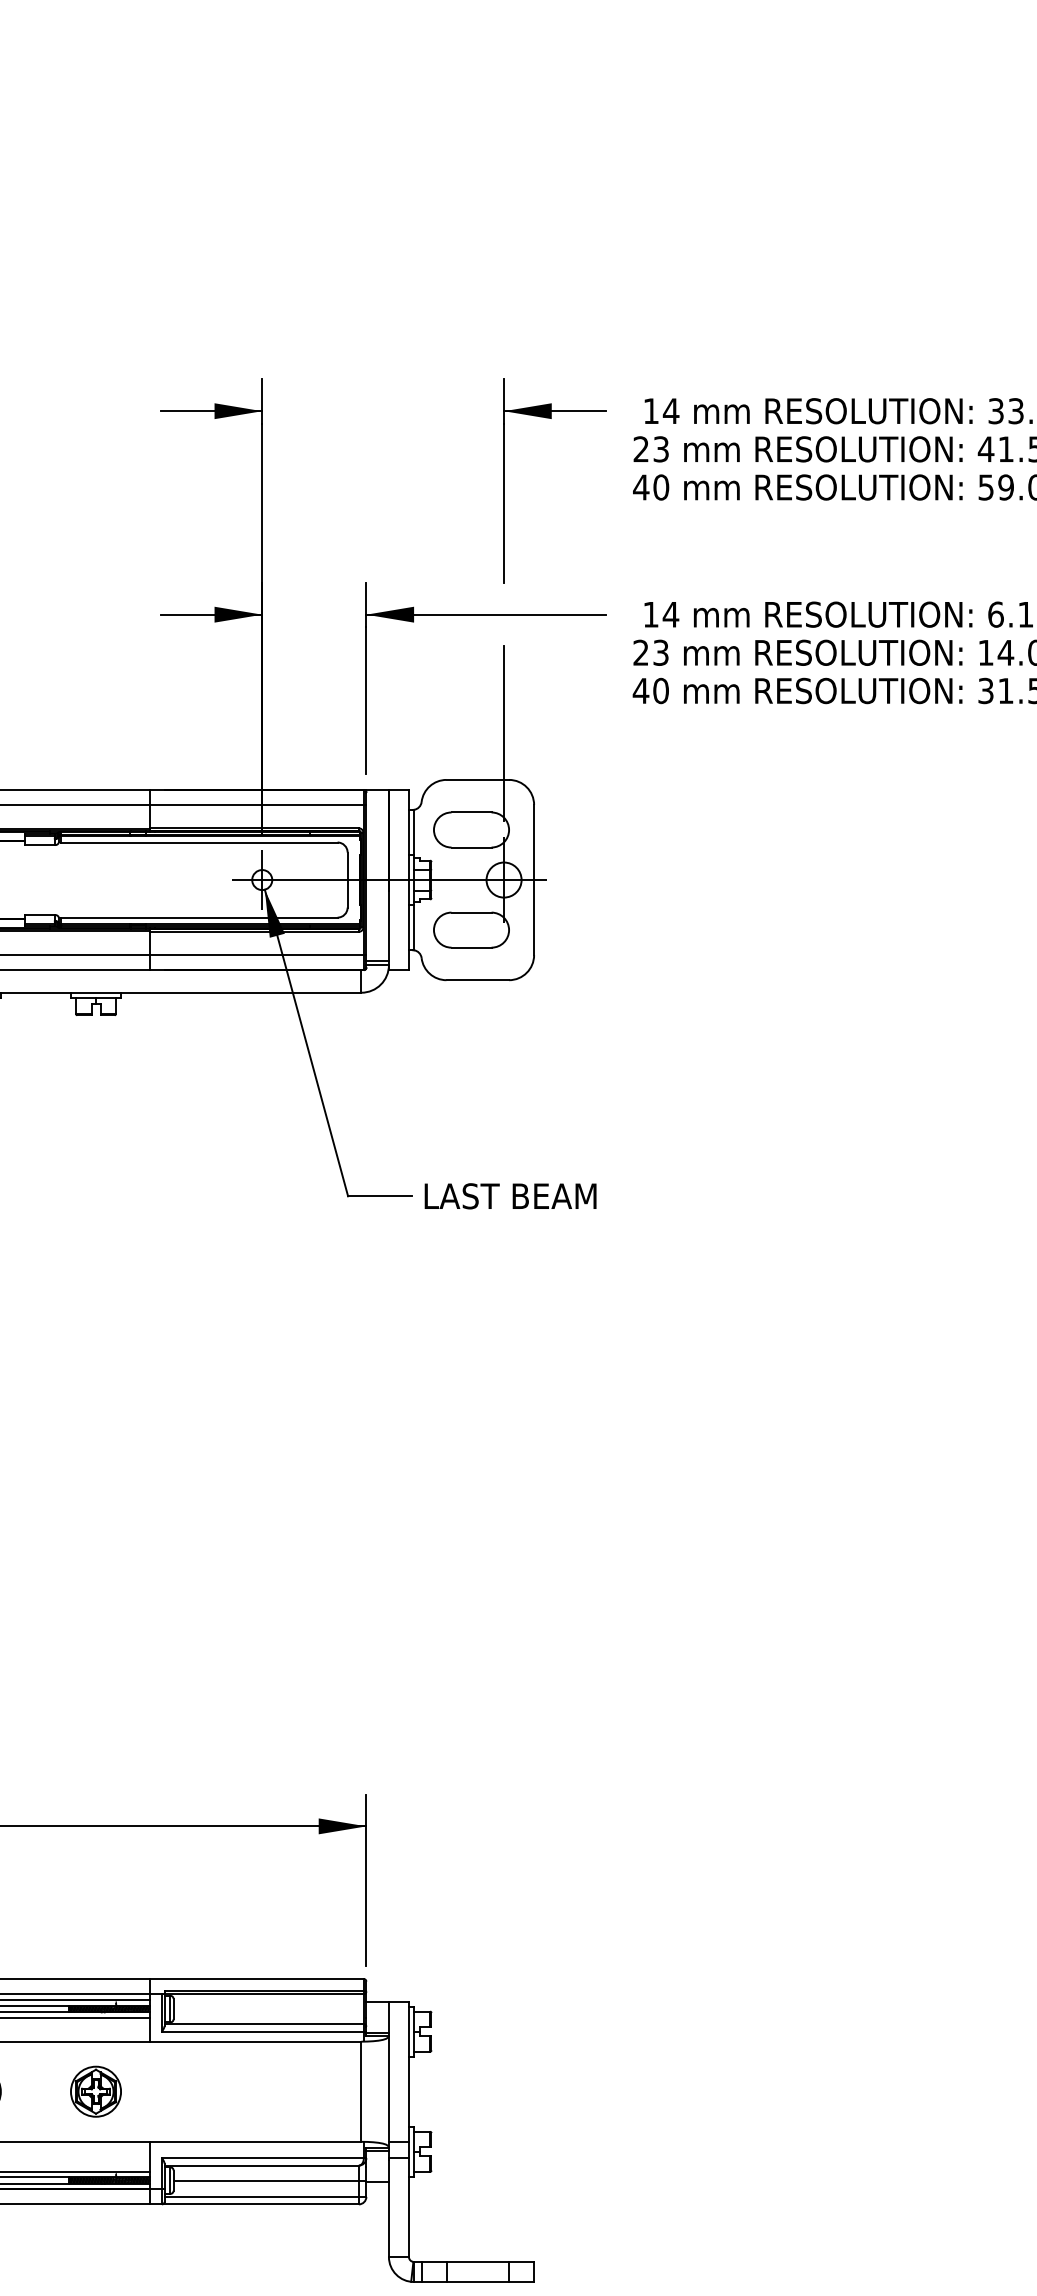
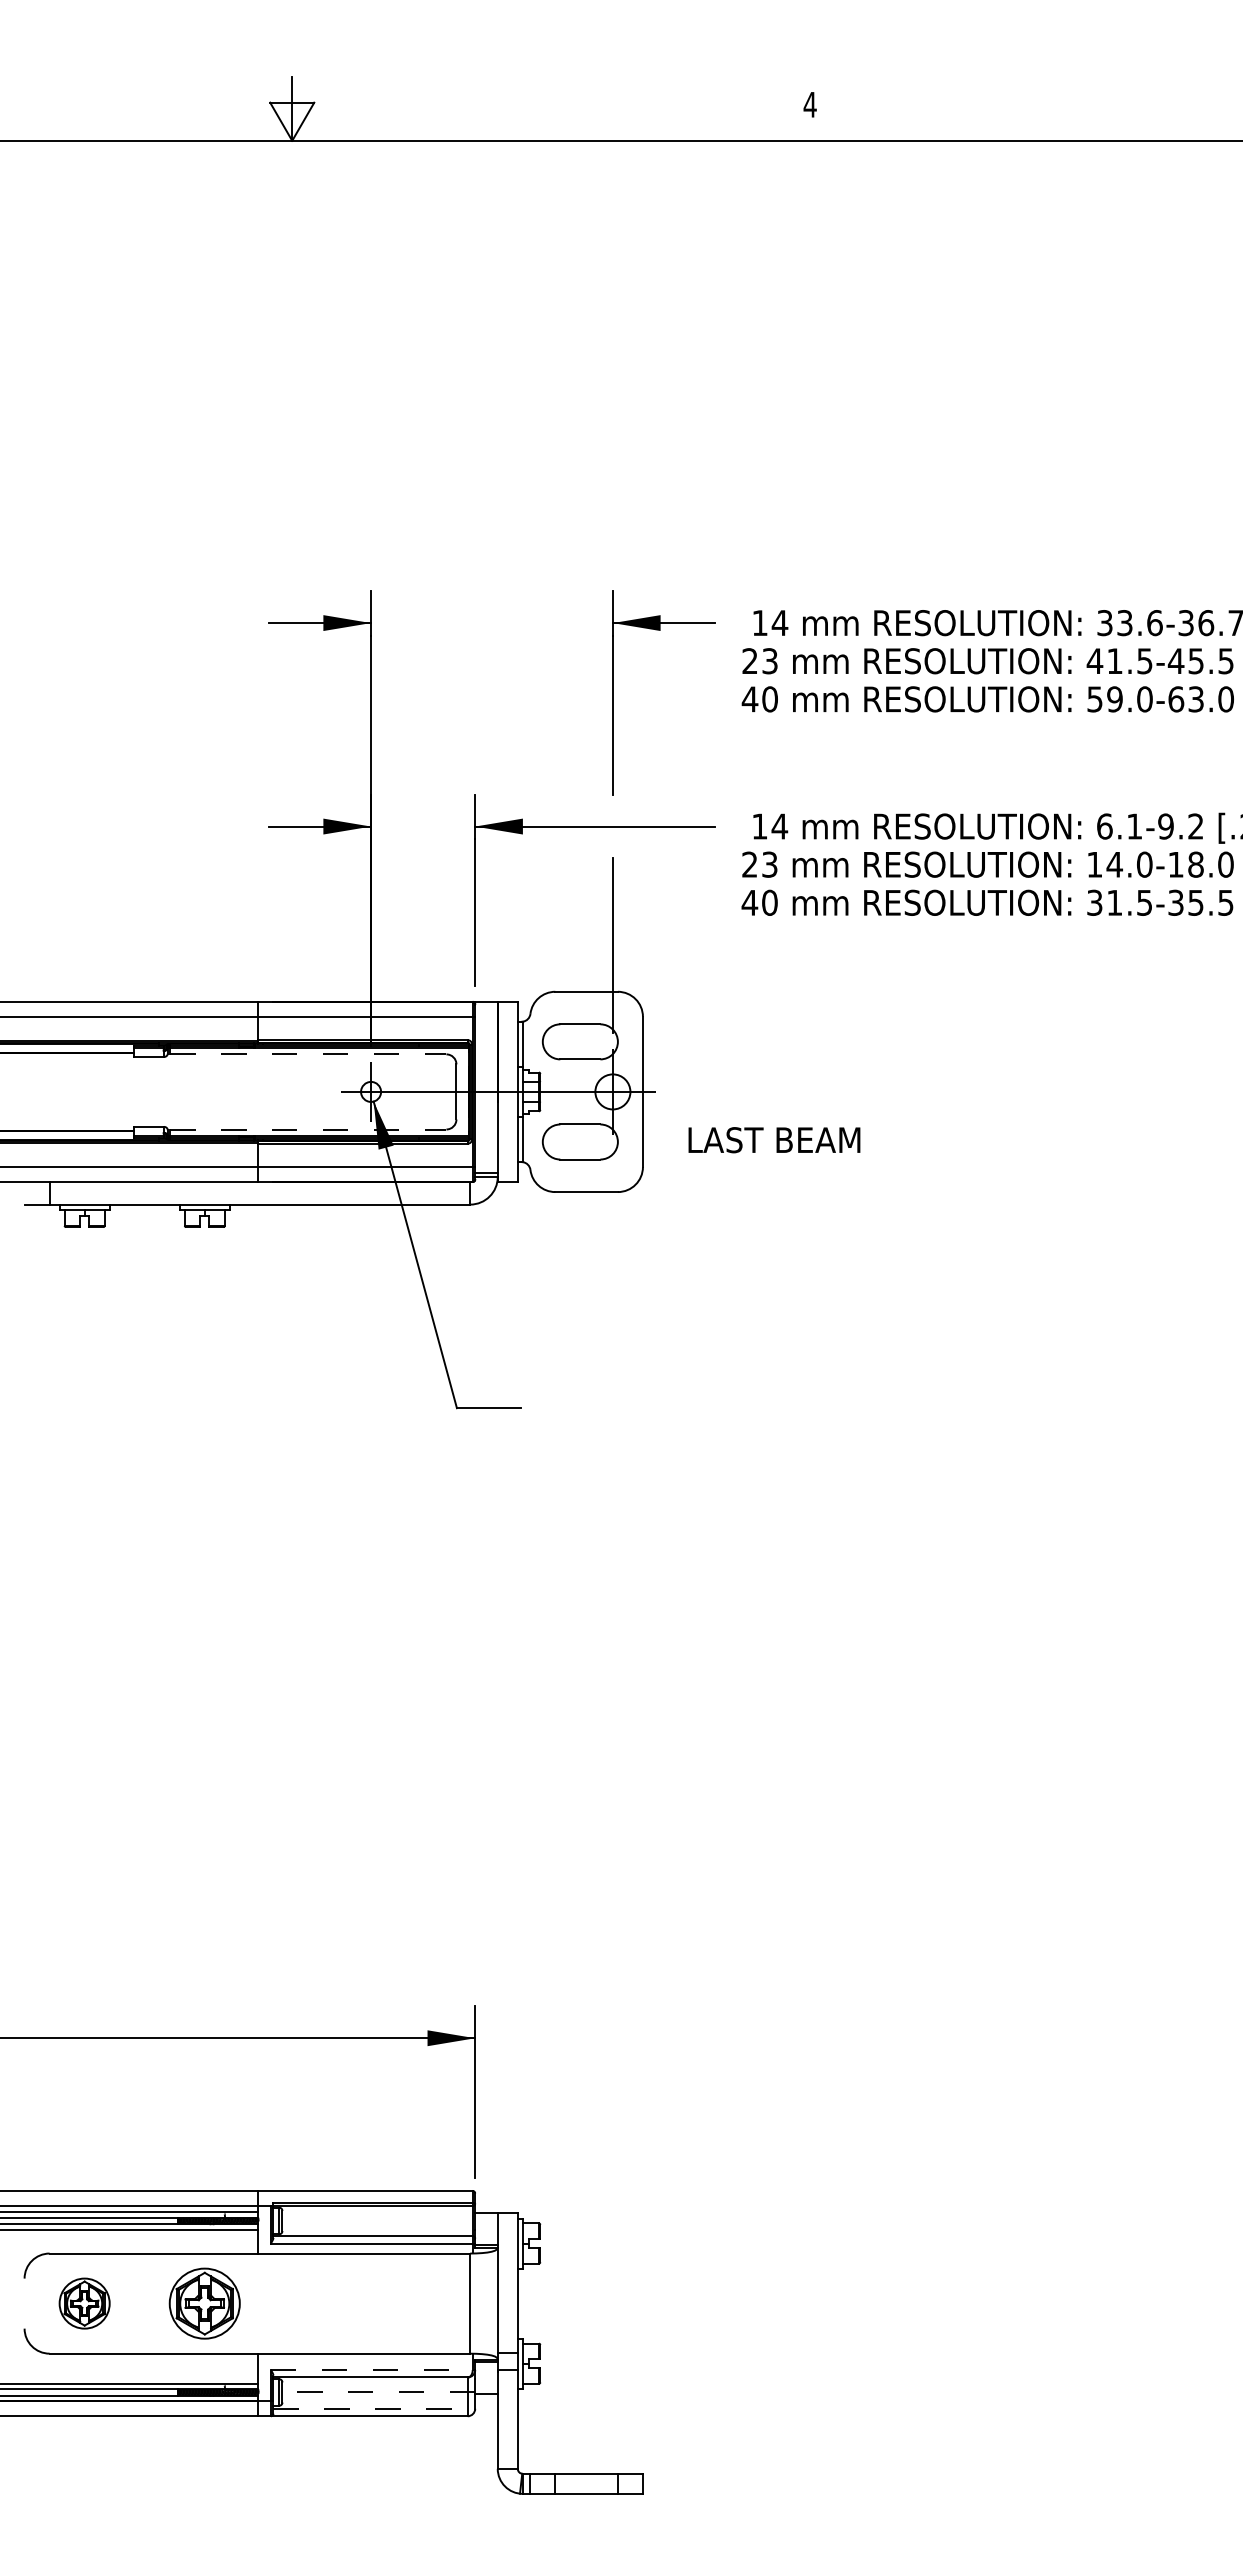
line: (199, 842) -> (308, 1054), solid -> dashed
line: (199, 917) -> (308, 1129), solid -> dashed
text: (510, 1196) -> (774, 1140), moved
part: (95, 2091) -> (204, 2303), size x1.4
line: (264, 2157) -> (373, 2369), solid -> dashed
line: (269, 2180) -> (378, 2392), solid -> dashed
line: (265, 2196) -> (374, 2408), solid -> dashed

